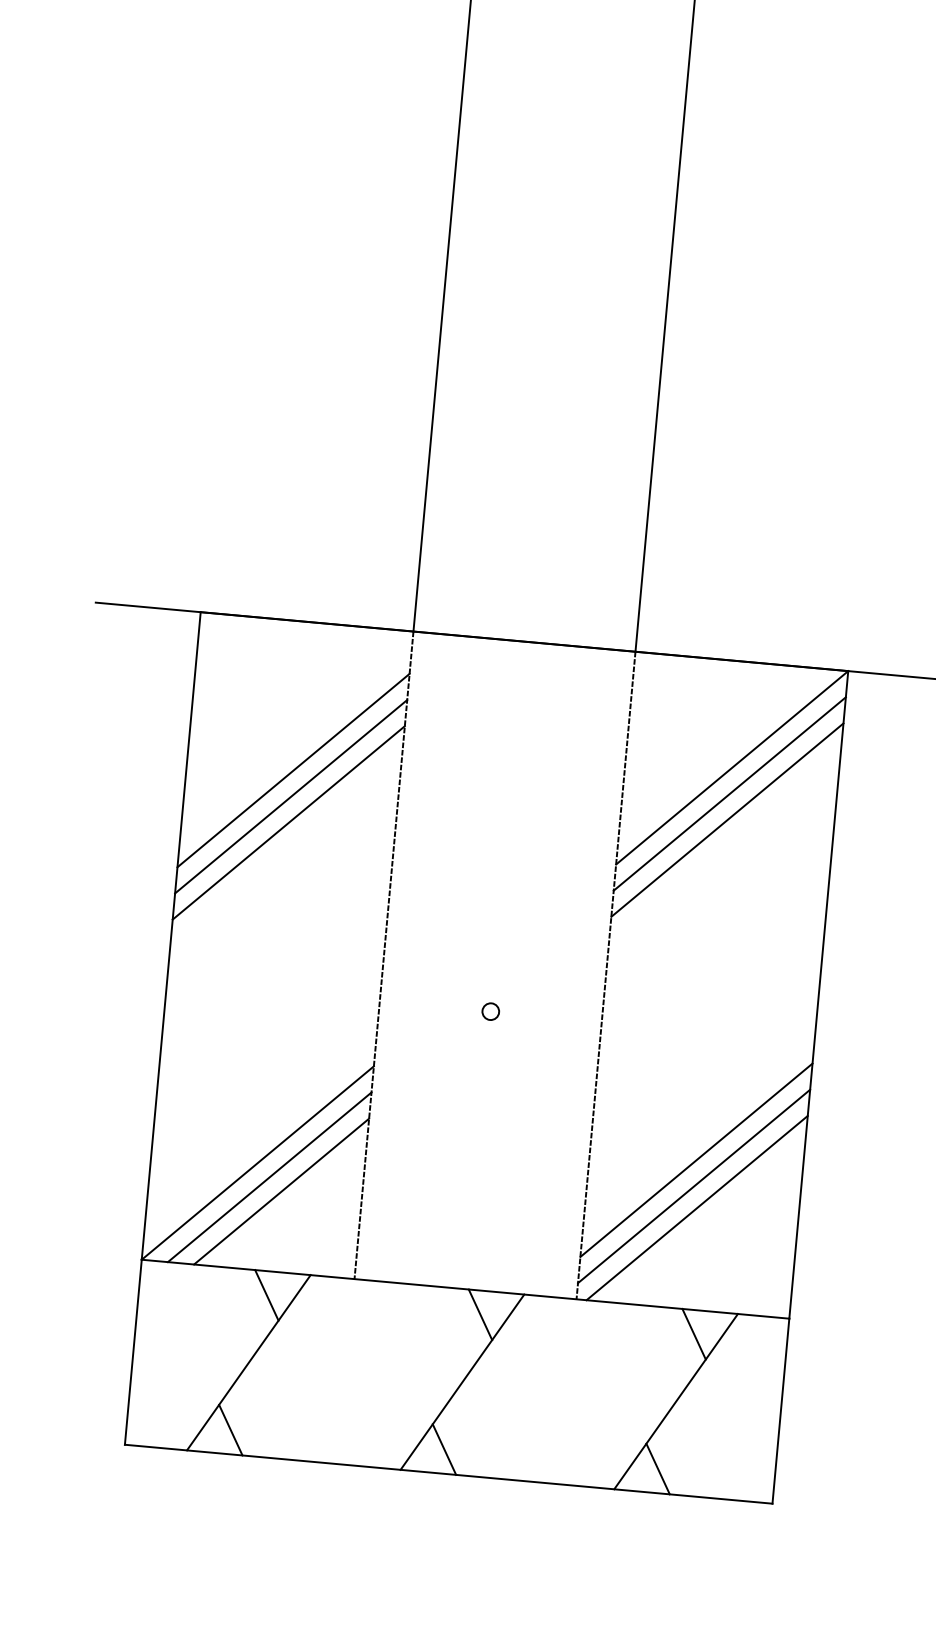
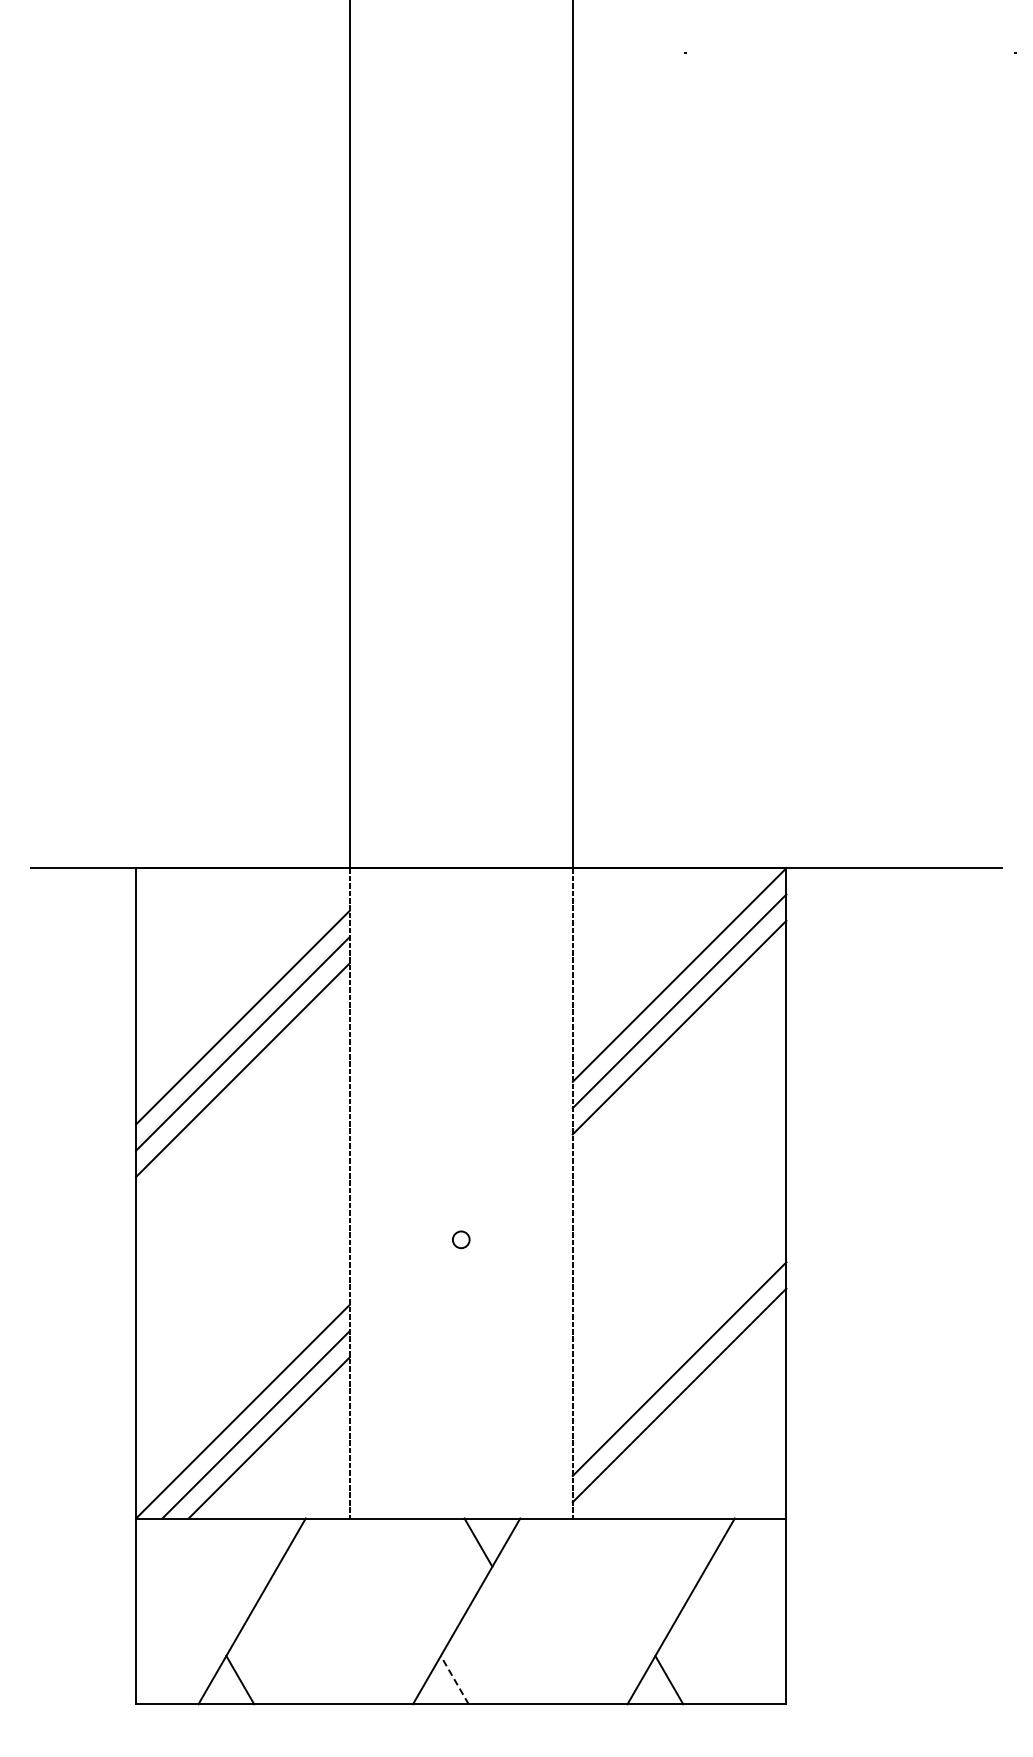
line: (697, 1207) -> (684, 1416), removed
line: (266, 1295) -> (263, 1542), removed
line: (693, 1334) -> (692, 1542), removed
line: (444, 1449) -> (454, 1680), solid -> dashed

